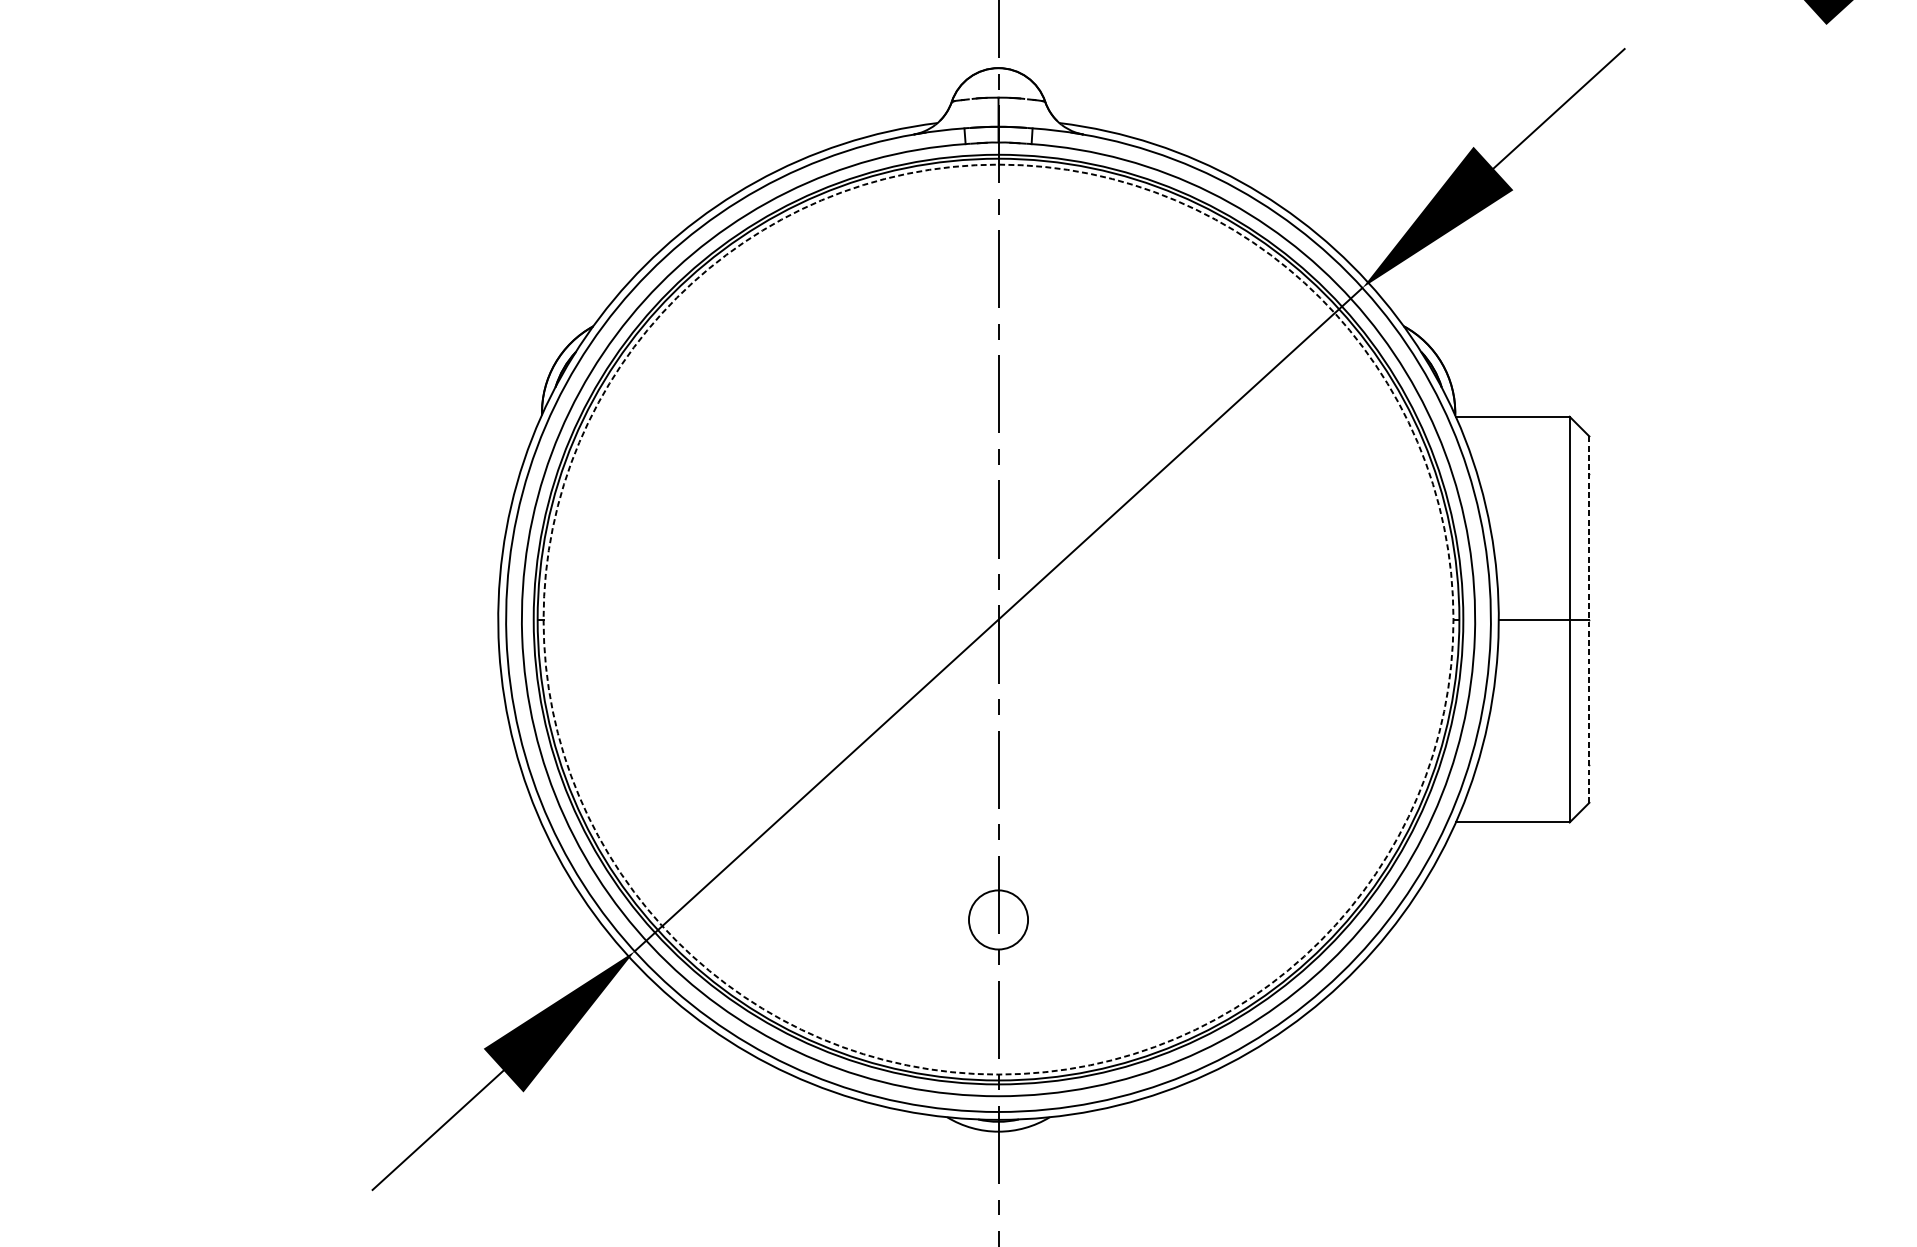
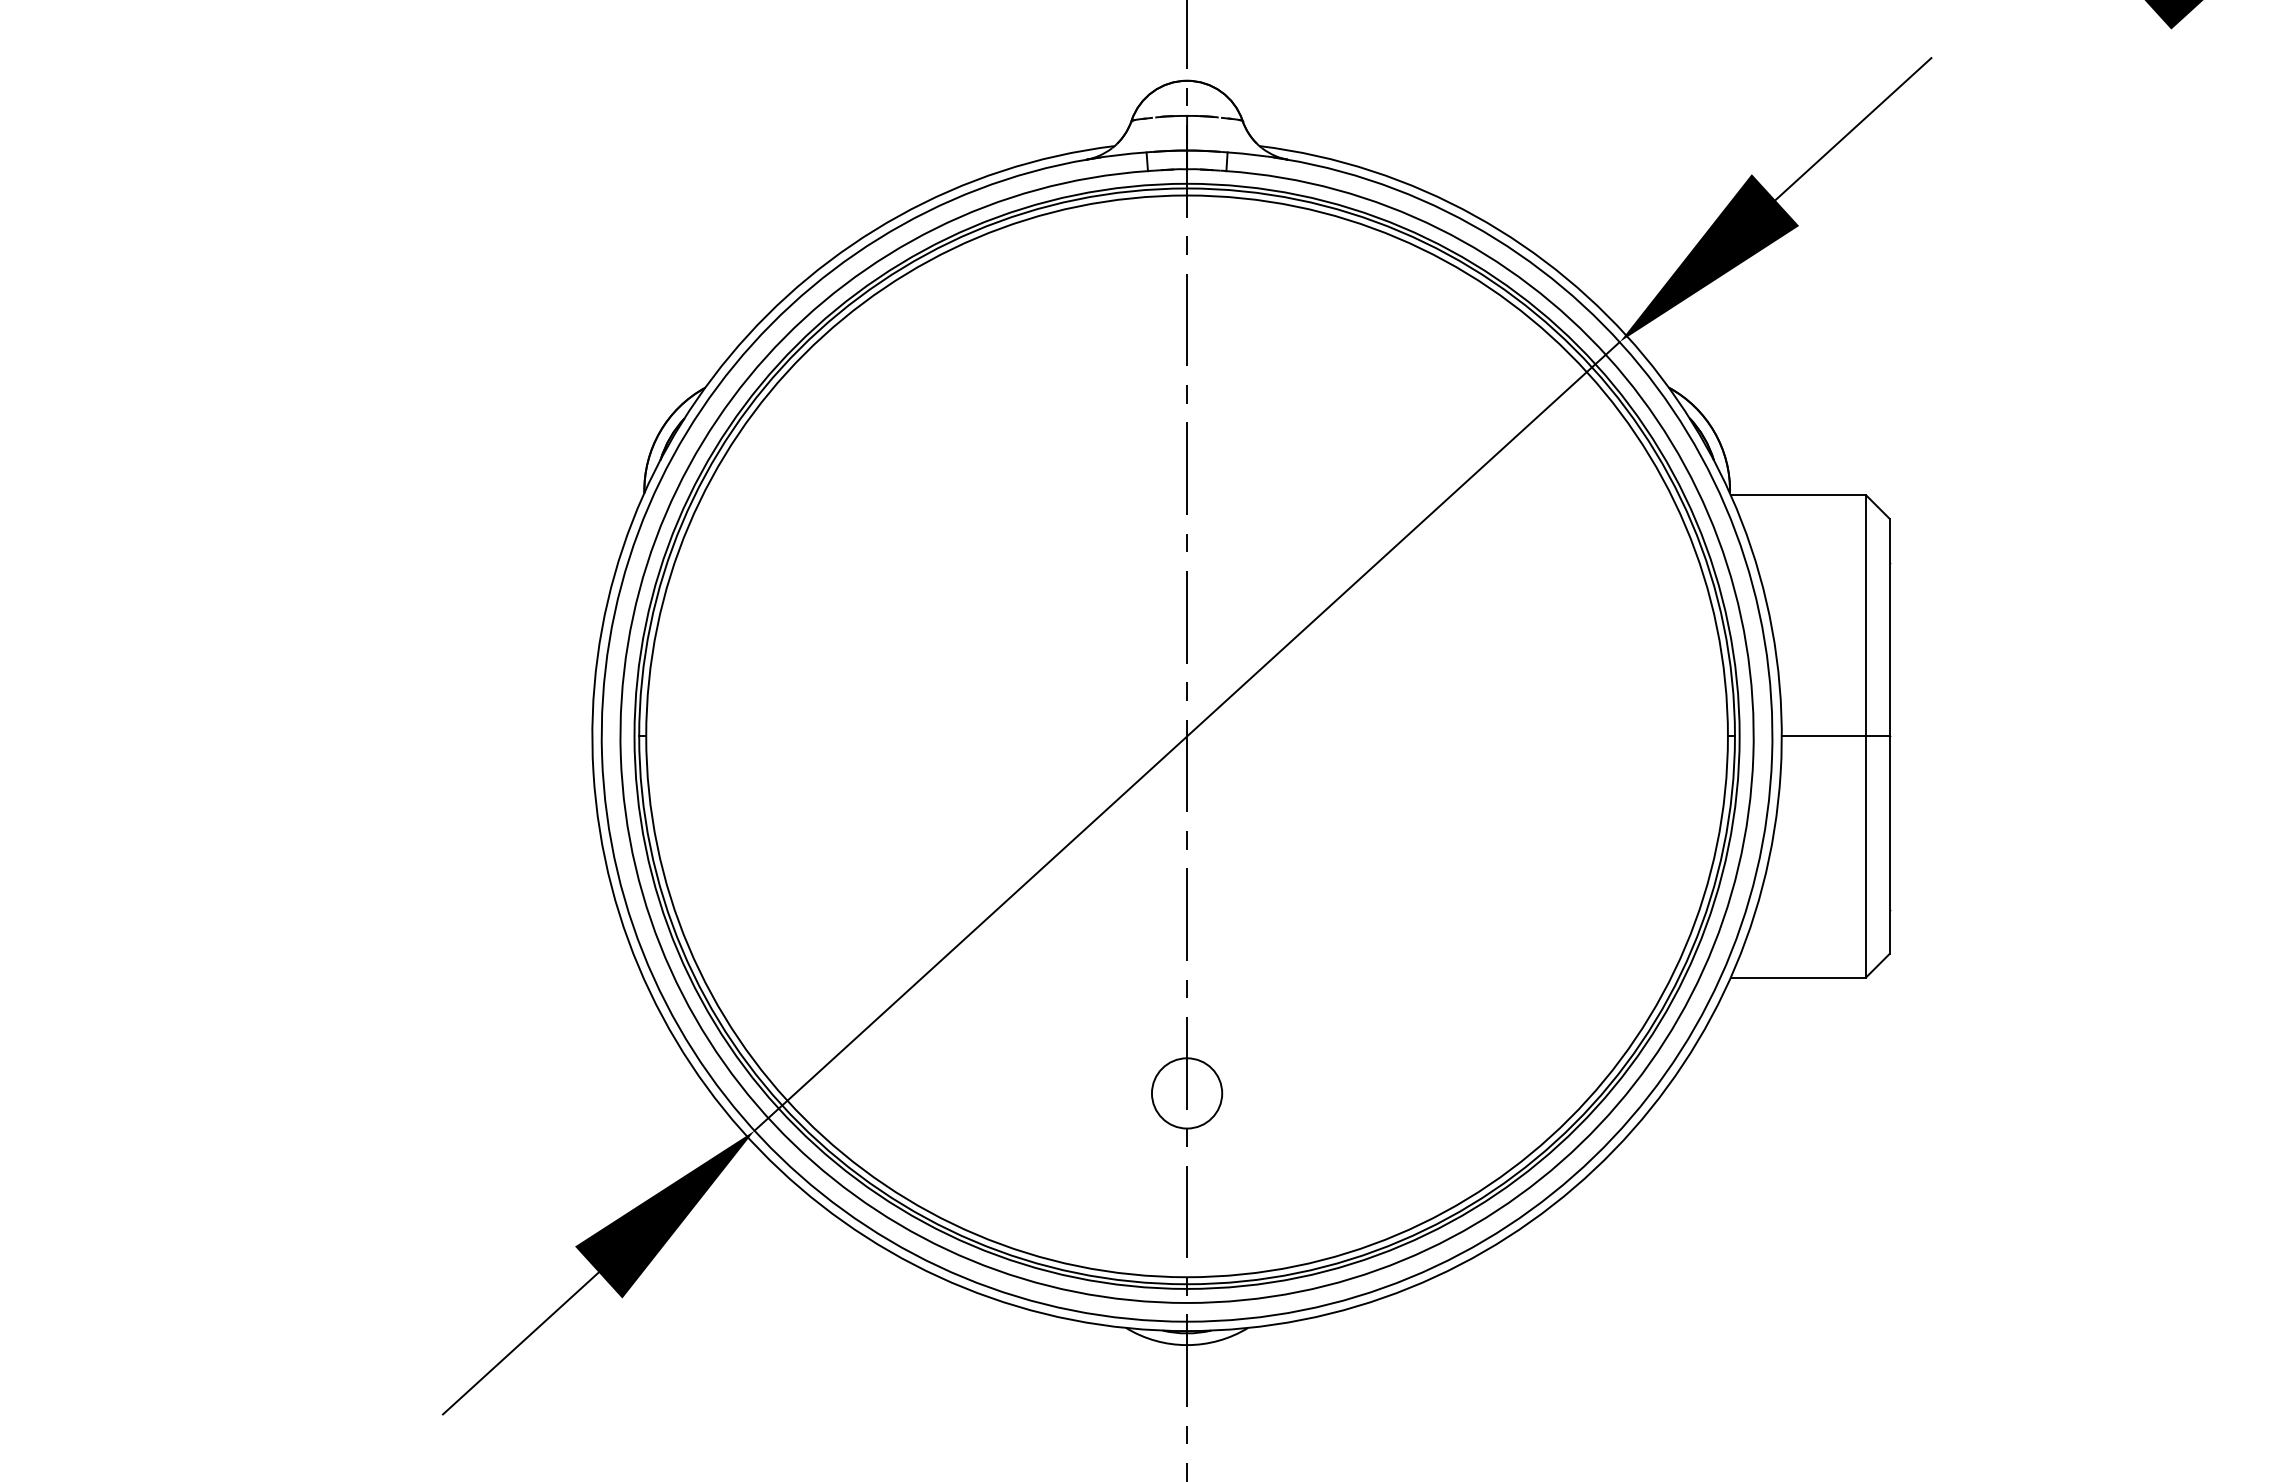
circle: (998, 619) -> (1186, 736), dashed -> solid
line: (1589, 619) -> (1889, 736), dashed -> solid

